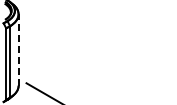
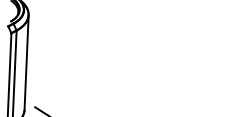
line: (18, 50) -> (26, 63), dashed -> solid

